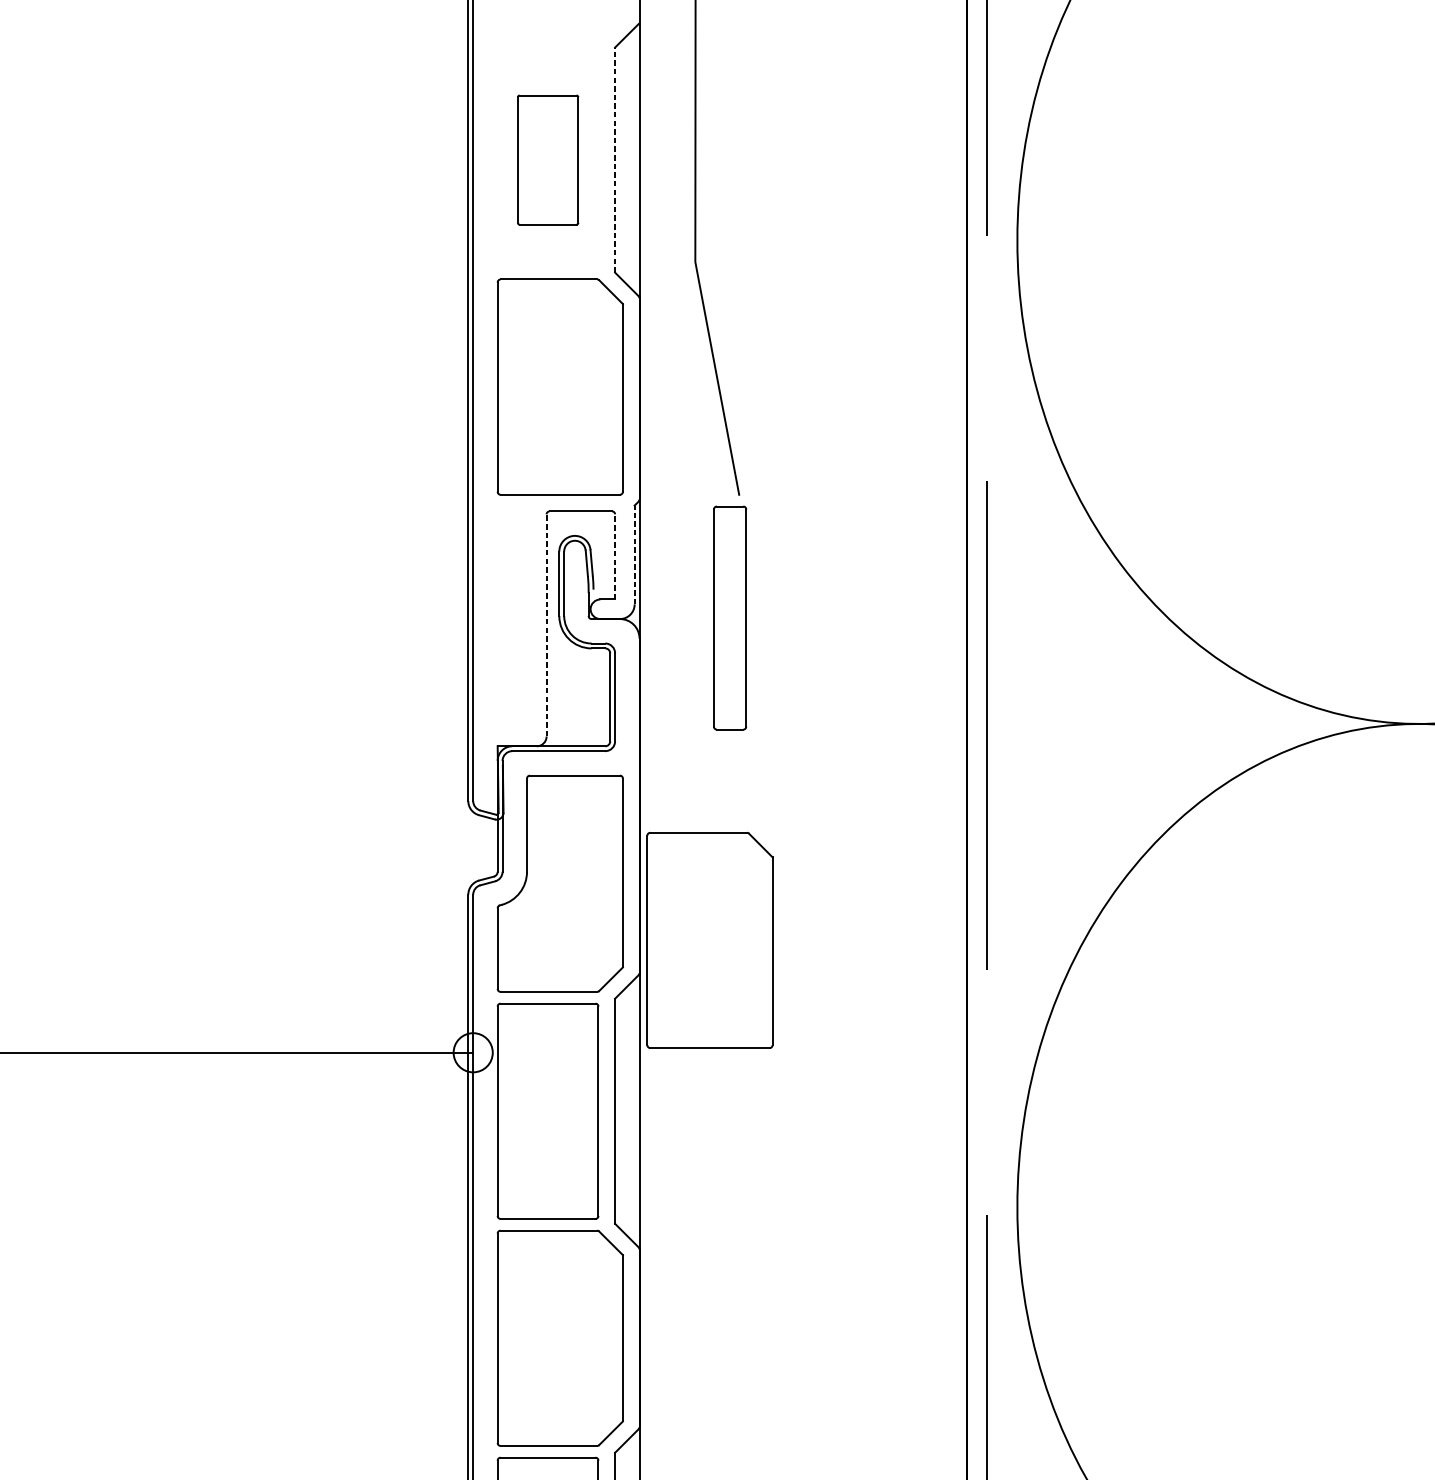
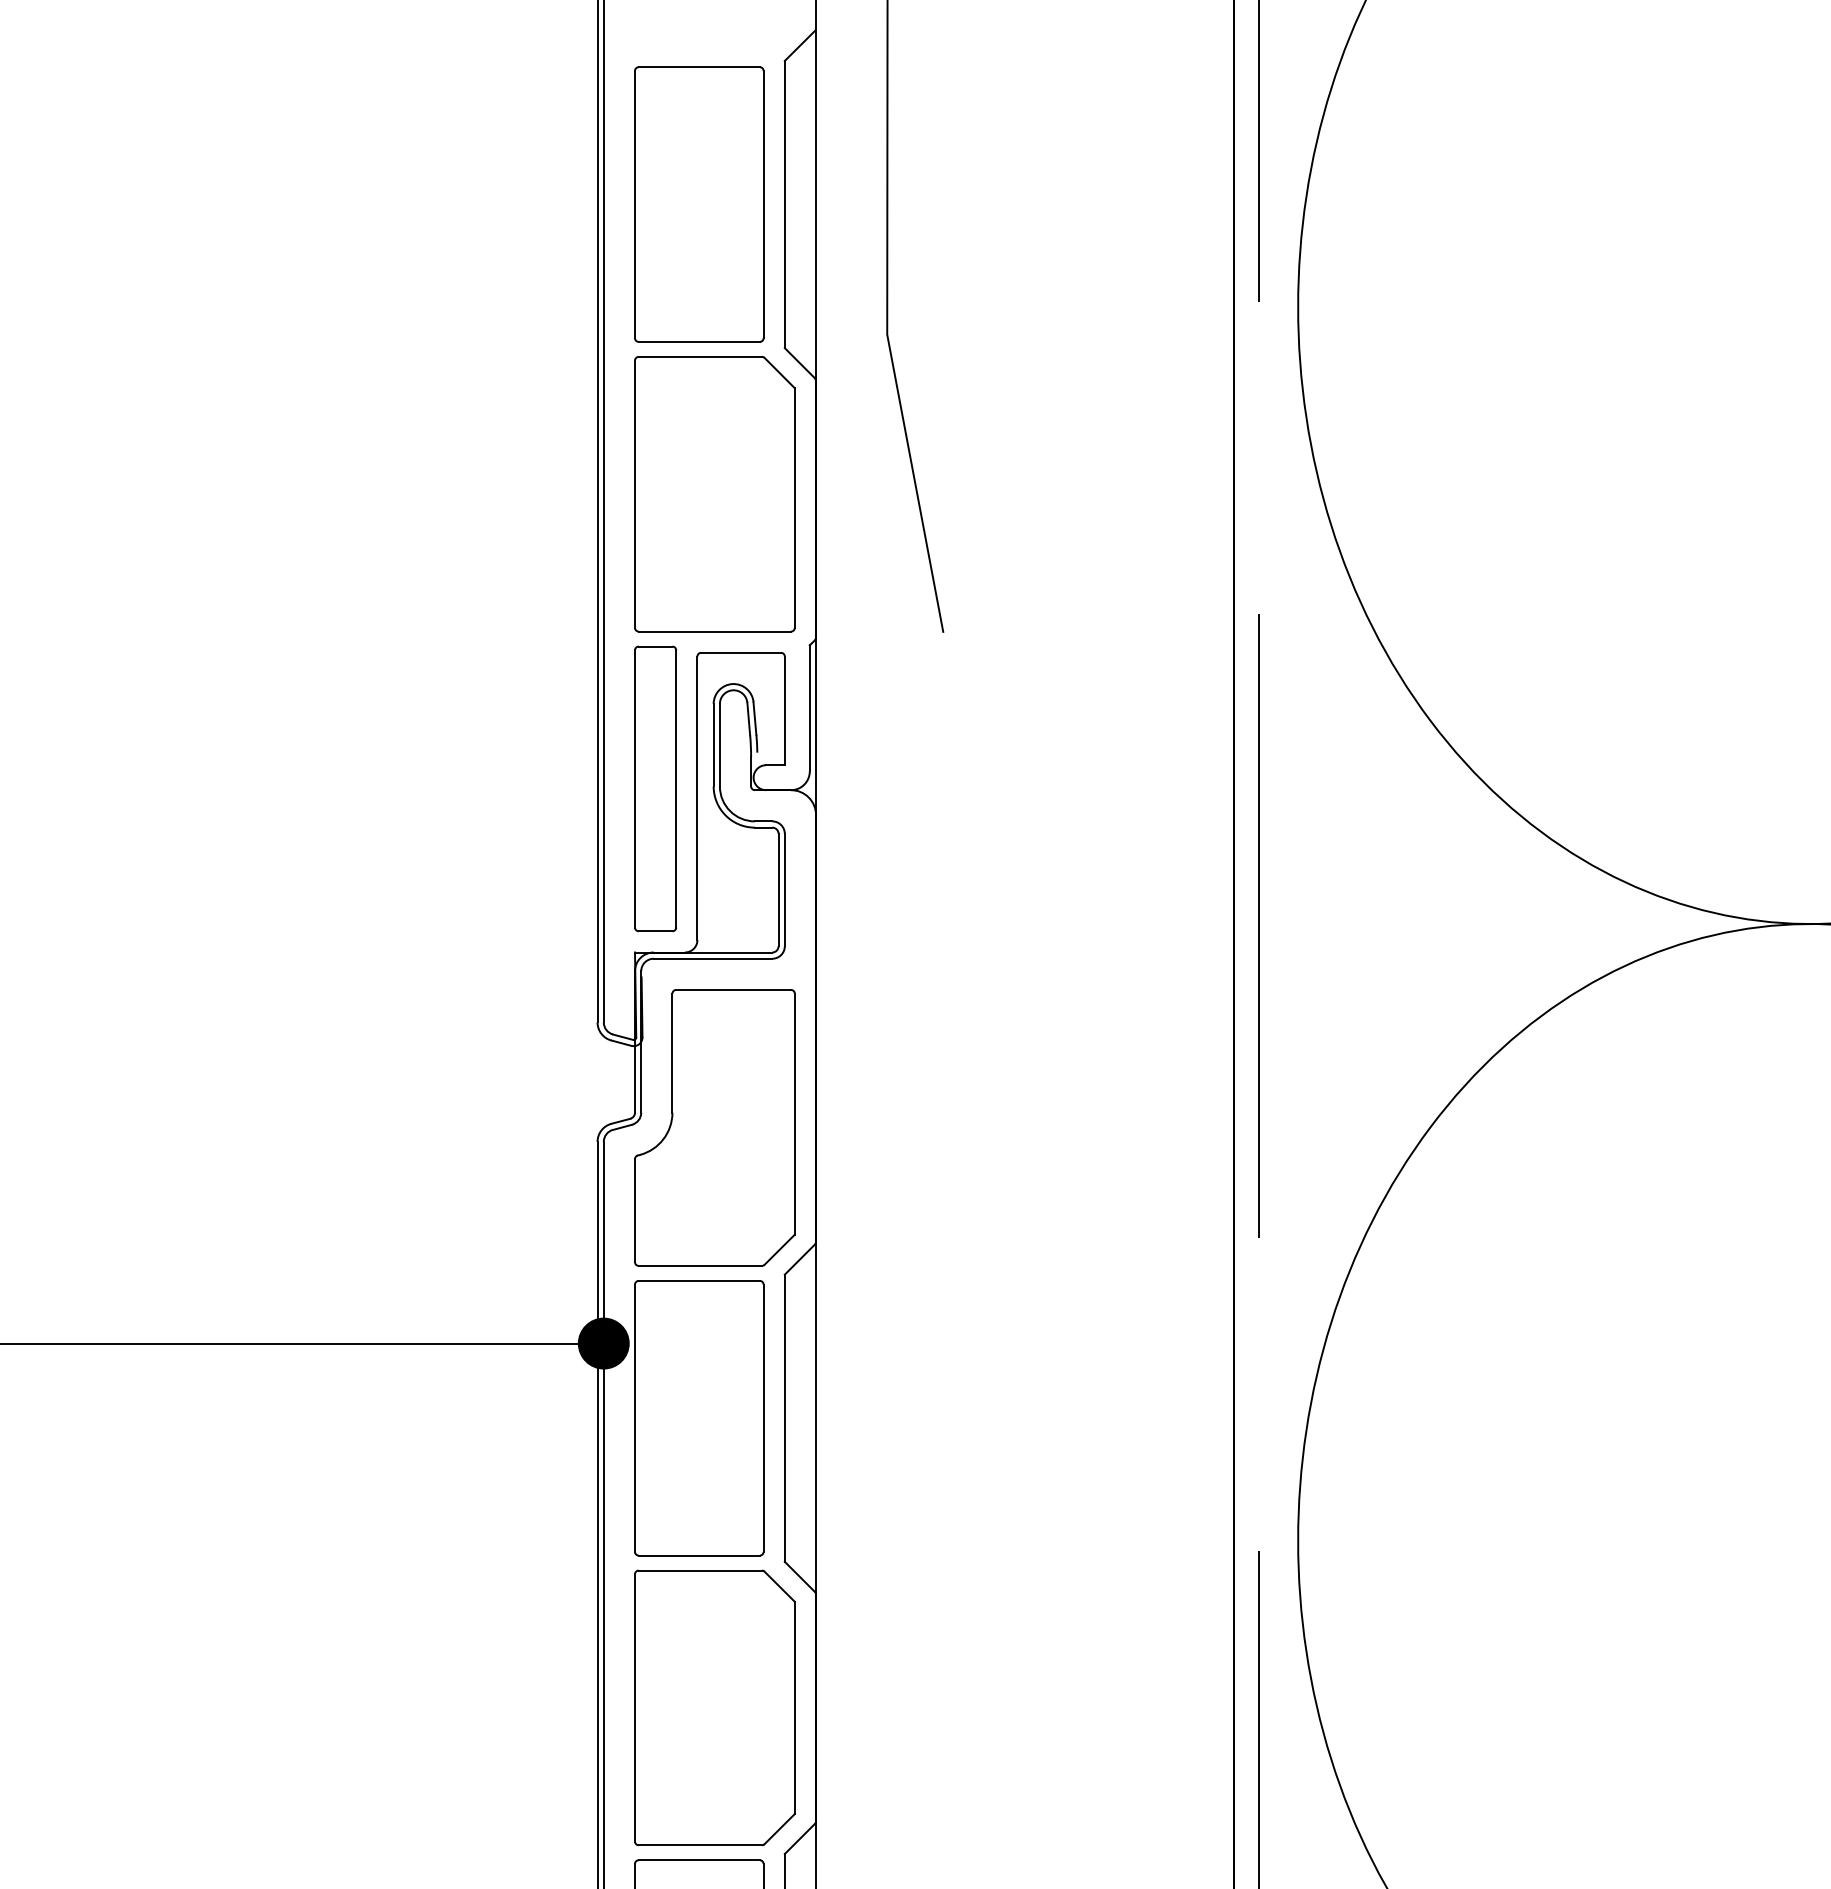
part: (548, 160) -> (699, 204), size x1.67
line: (614, 160) -> (784, 204), dashed -> solid
line: (634, 554) -> (809, 707), dashed -> solid
line: (614, 556) -> (784, 710), dashed -> solid
part: (730, 617) -> (655, 788), moved
line: (546, 625) -> (697, 798), dashed -> solid
part: (709, 940) -> (905, 1200), removed
fill: (472, 1052) -> (603, 1343), added

